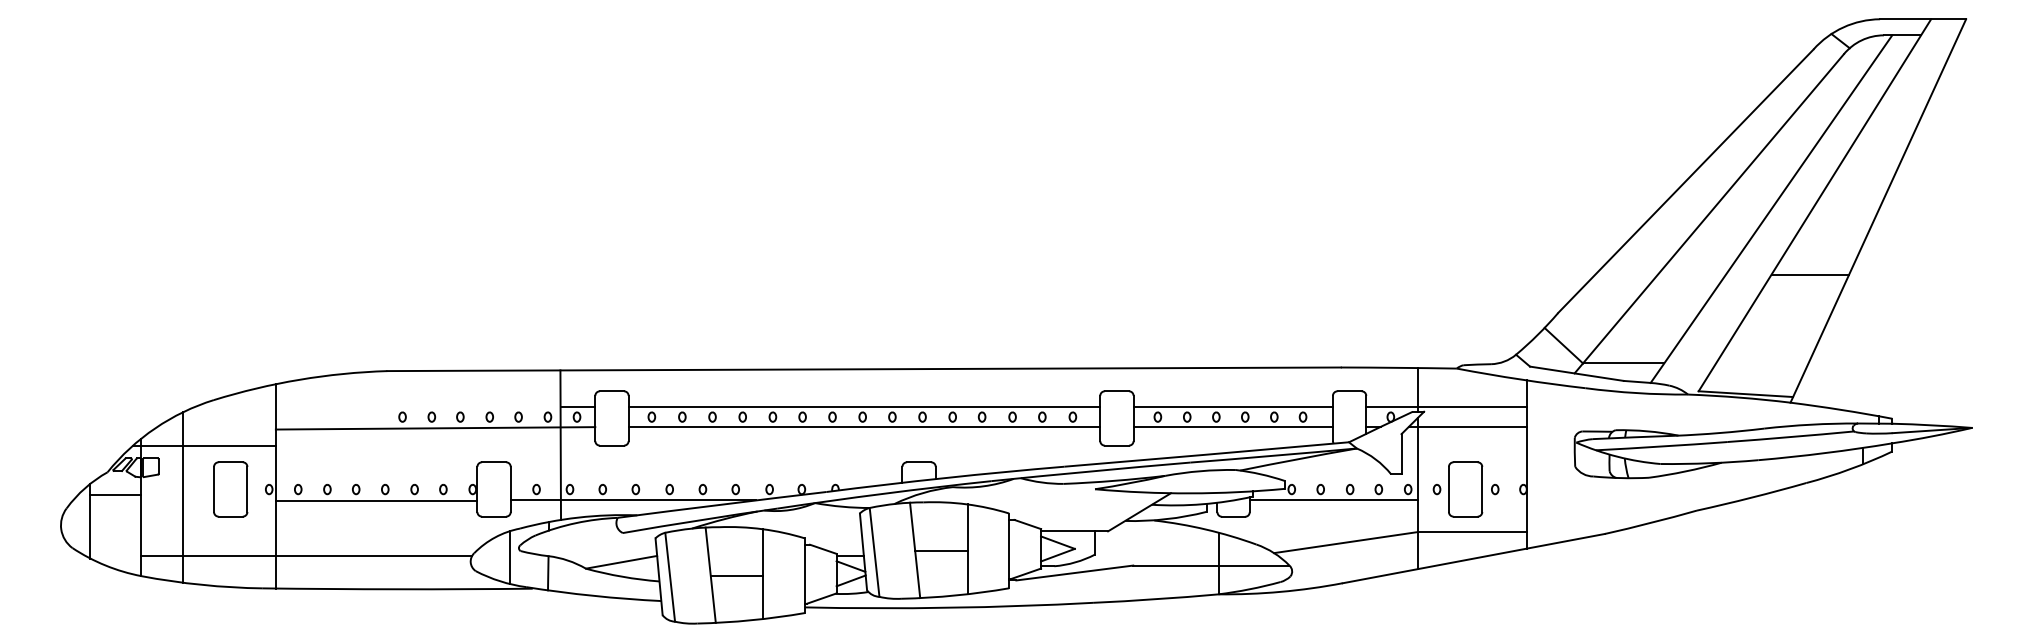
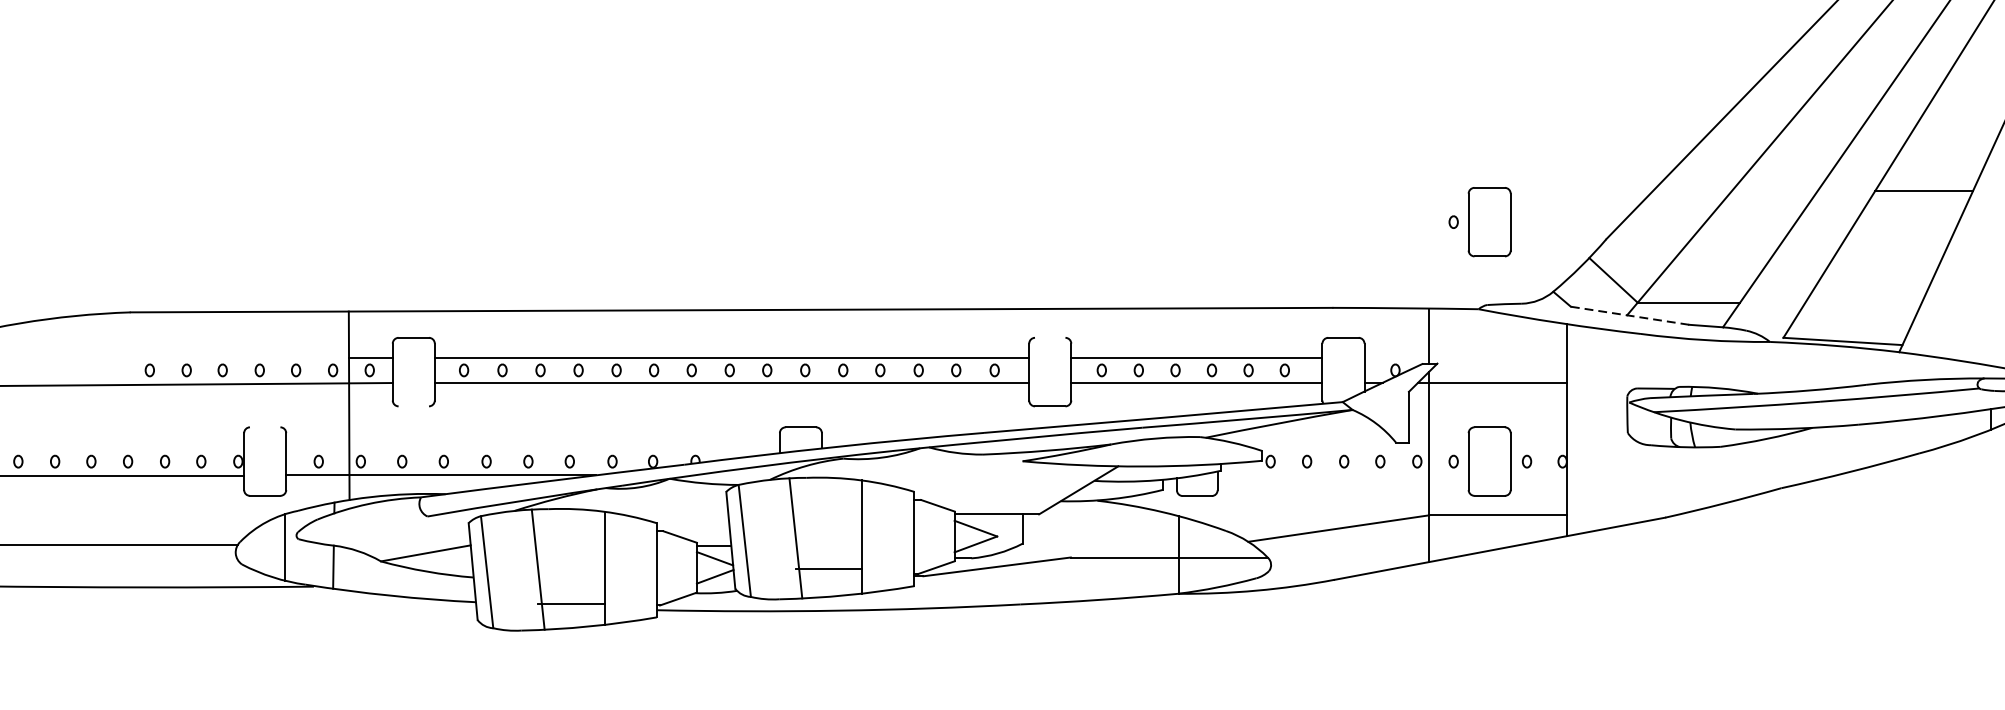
part: (1457, 299) -> (1479, 222), added
line: (1577, 373) -> (1630, 315), solid -> dashed
line: (1116, 391) -> (1049, 338), removed
line: (1446, 407) -> (1465, 358), removed
line: (611, 445) -> (413, 406), removed
line: (494, 462) -> (265, 427), removed
line: (1333, 500) -> (1323, 475), removed
line: (941, 550) -> (829, 568), moved
line: (736, 575) -> (570, 604), moved

